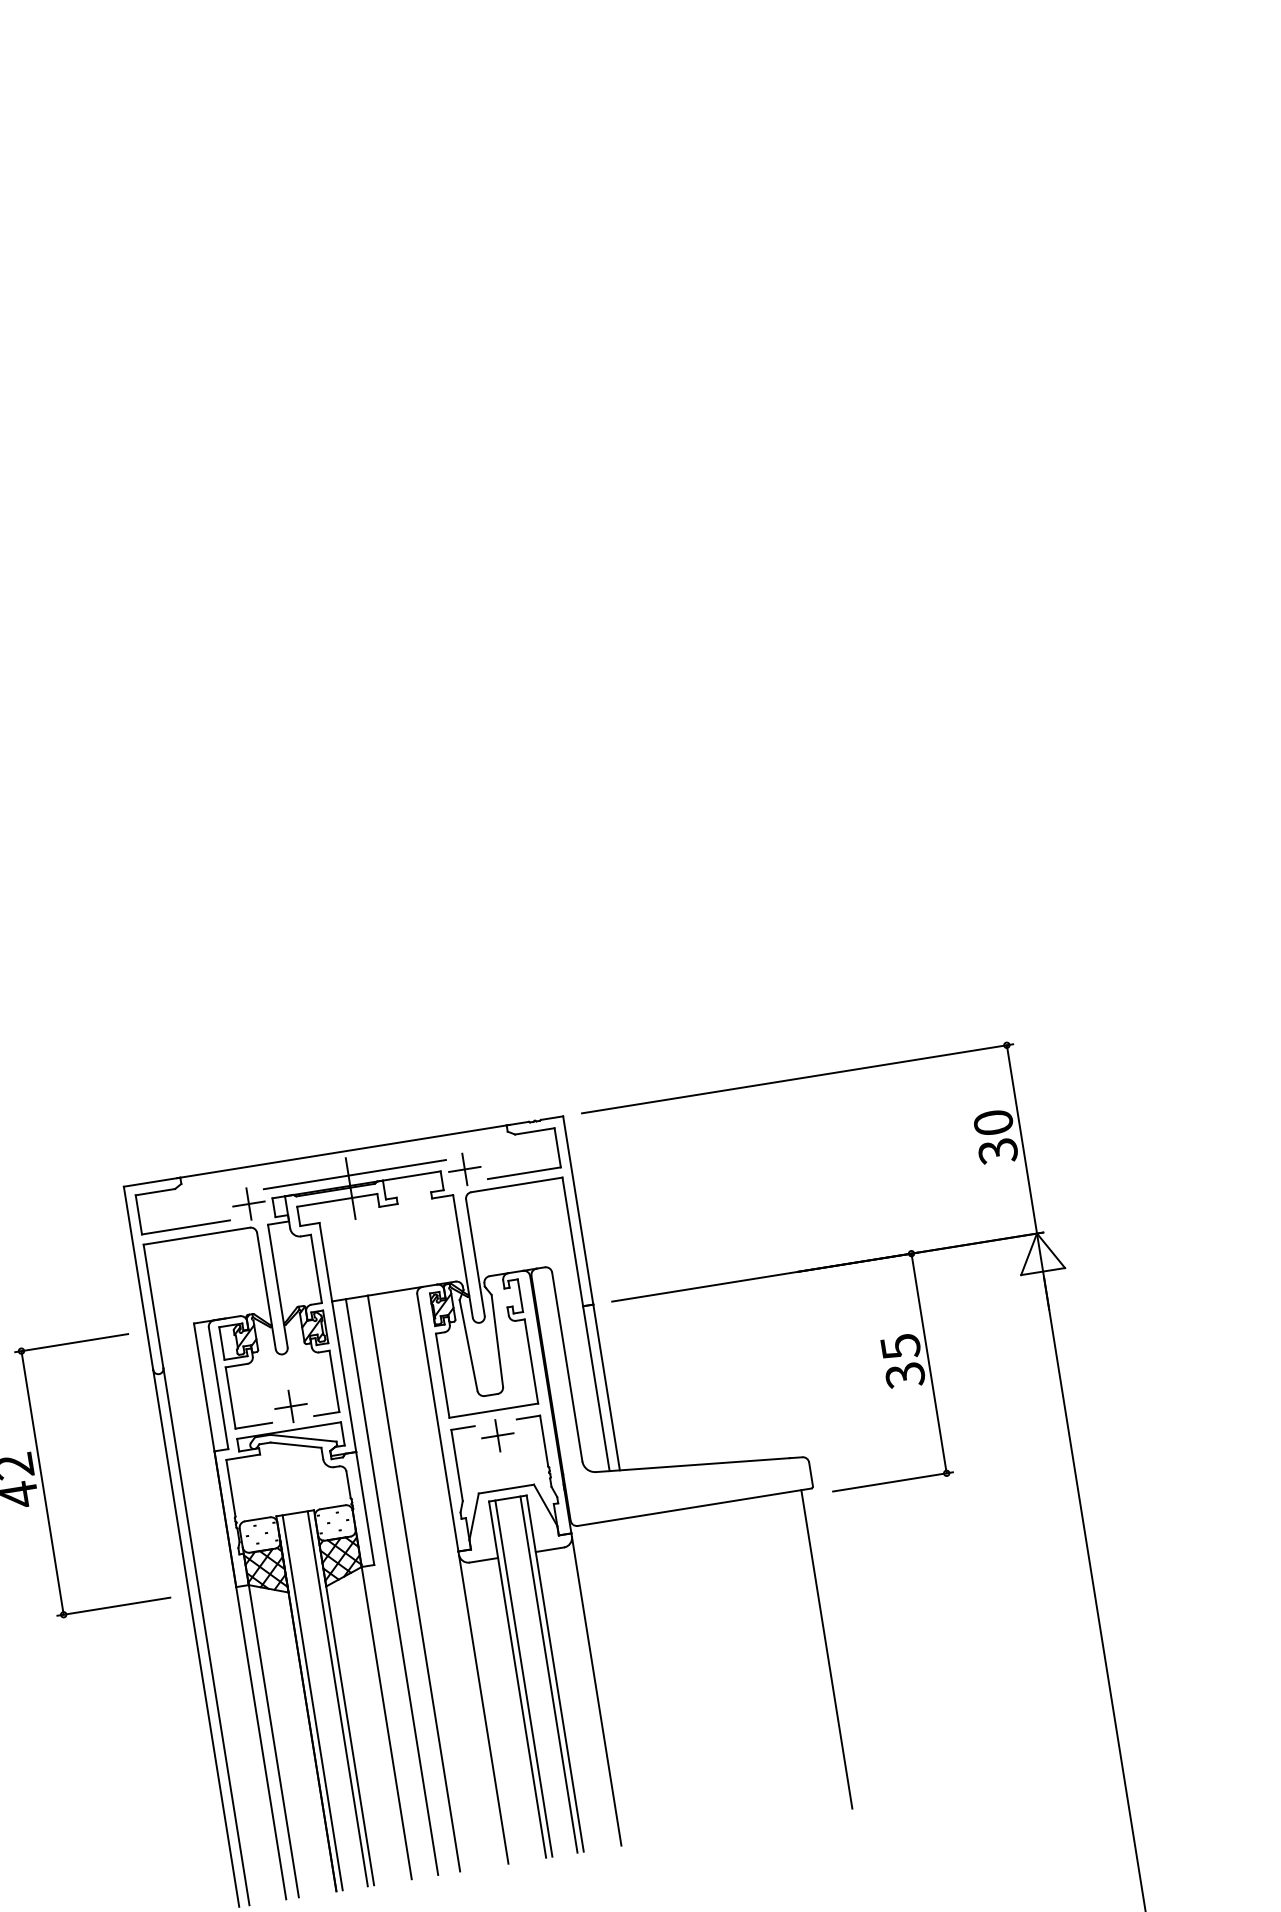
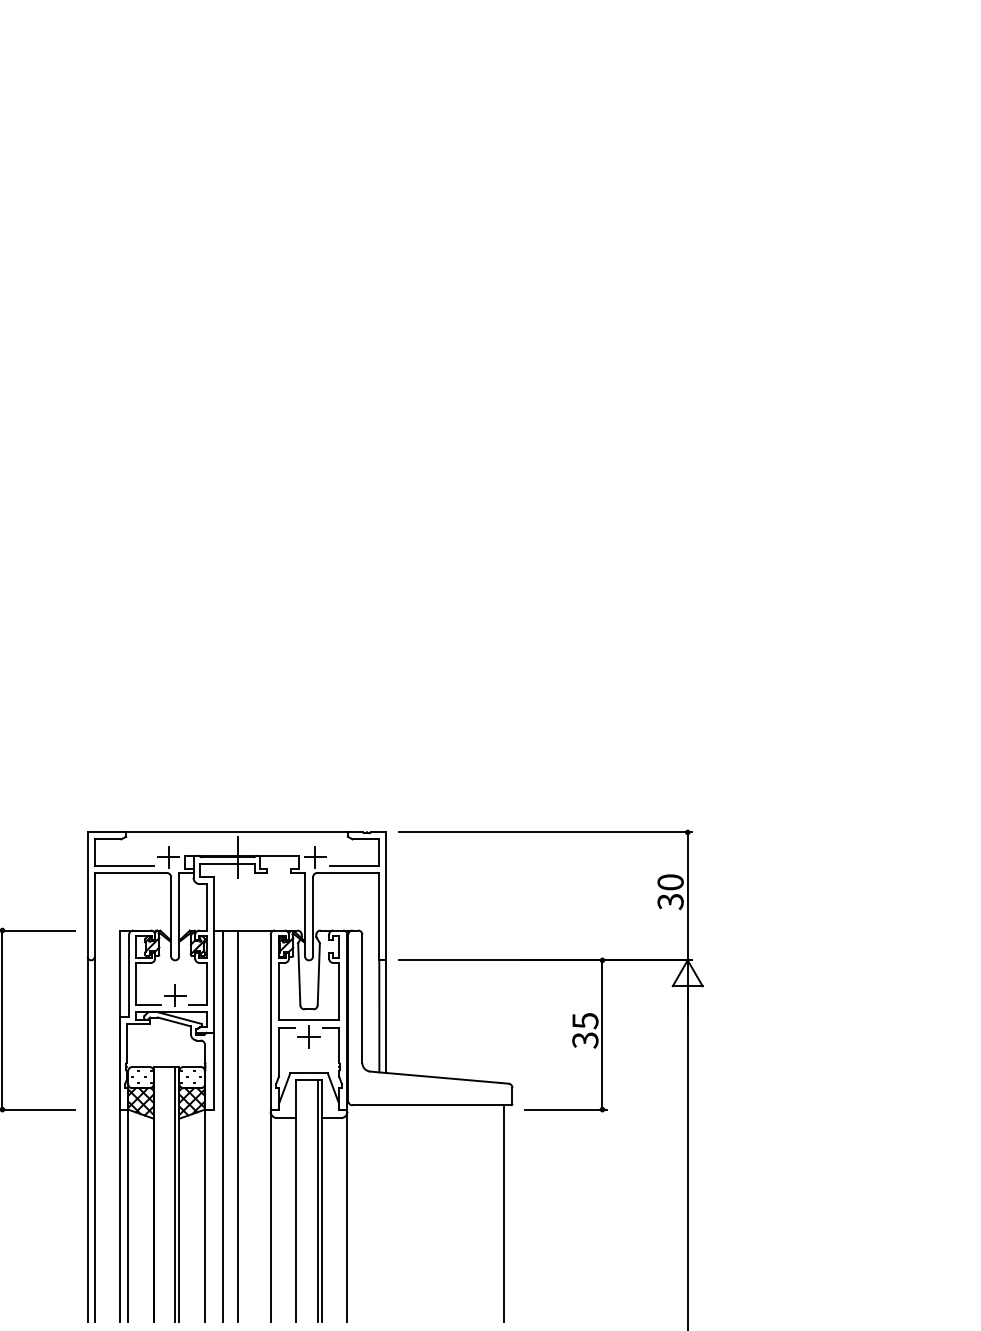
line: (353, 1174) -> (241, 848), removed
line: (523, 1678) -> (300, 1200), removed
line: (313, 1701) -> (158, 1193), removed

